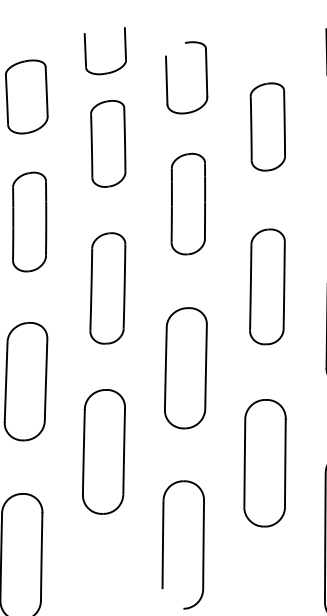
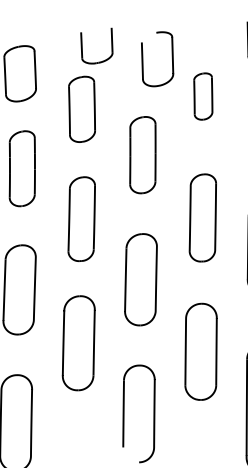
part: (86, 50) -> (82, 45), moved
curve: (168, 78) -> (143, 59), moved
part: (268, 126) -> (203, 96), size x0.7

